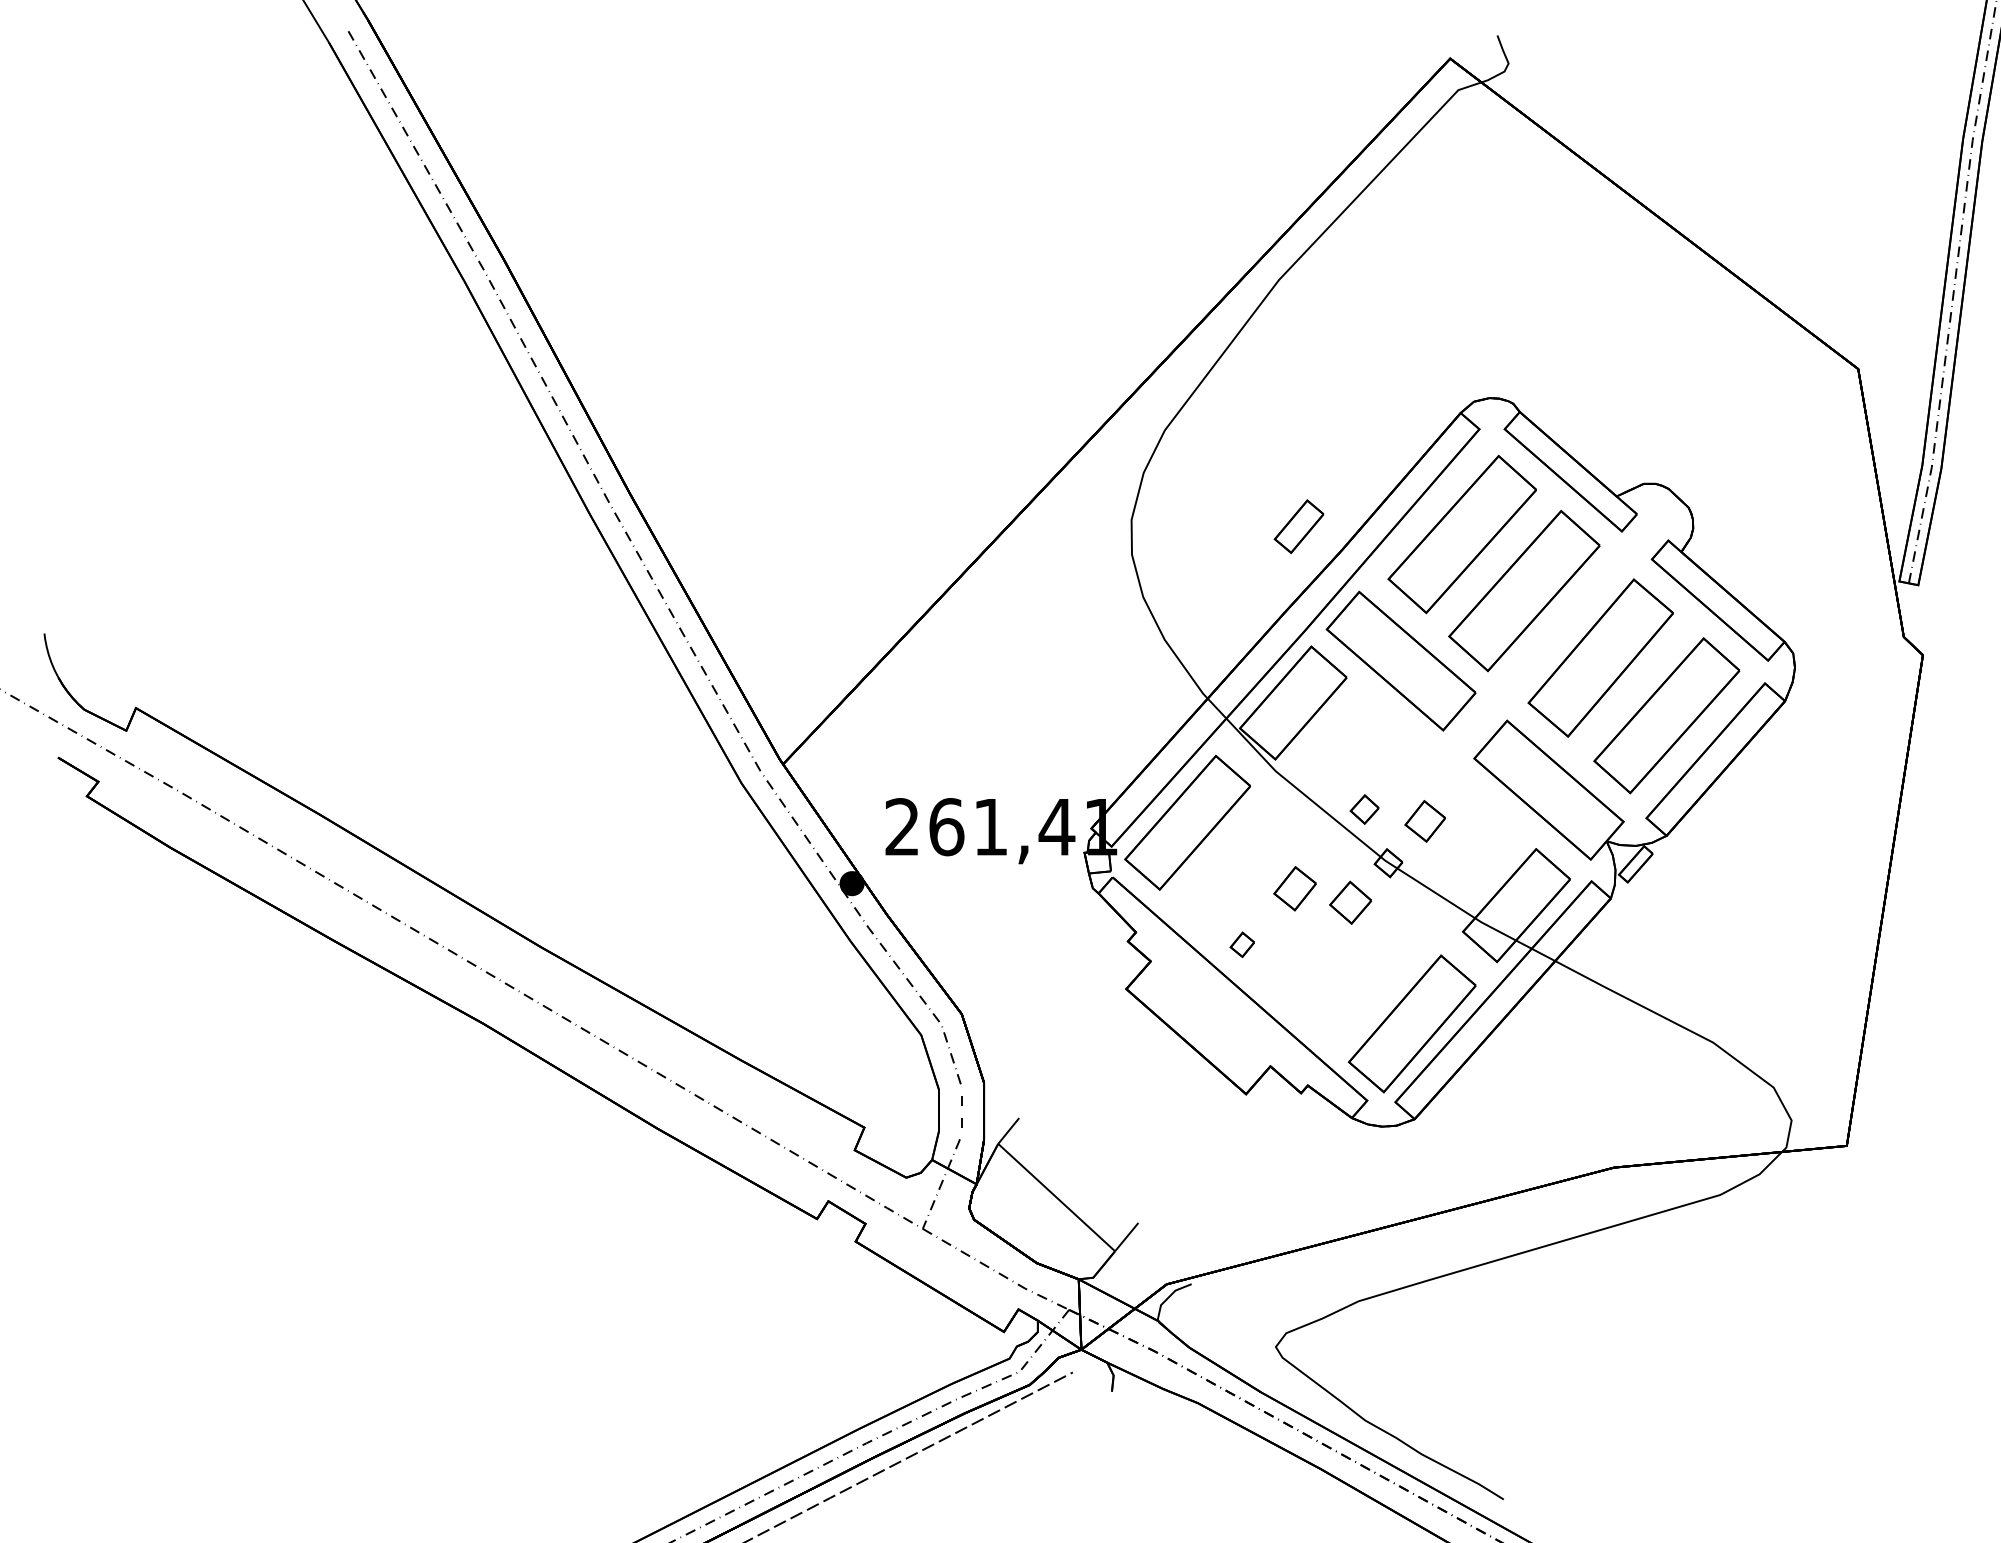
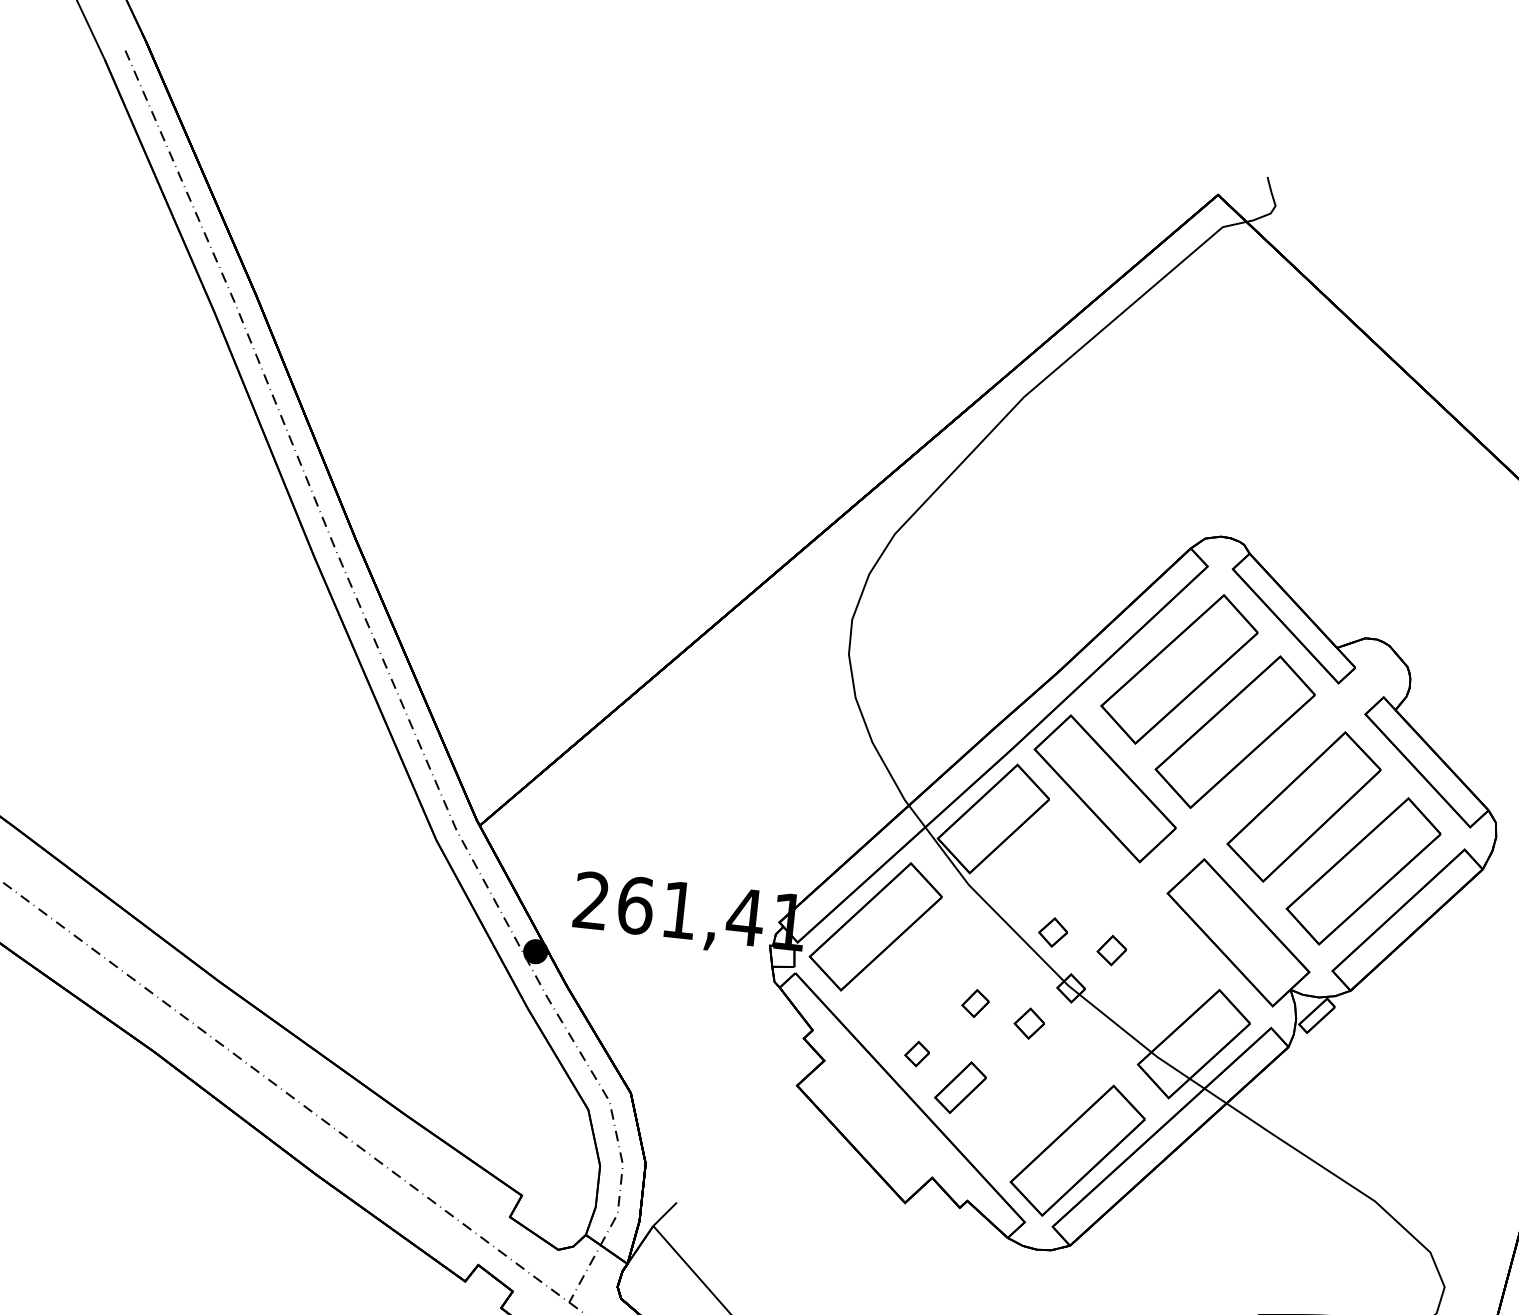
part: (1298, 526) -> (960, 1087), moved
part: (1424, 820) -> (1111, 949), size x0.71
part: (1294, 887) -> (975, 1002), size x0.62
part: (1350, 902) -> (1029, 1023), size x0.71

